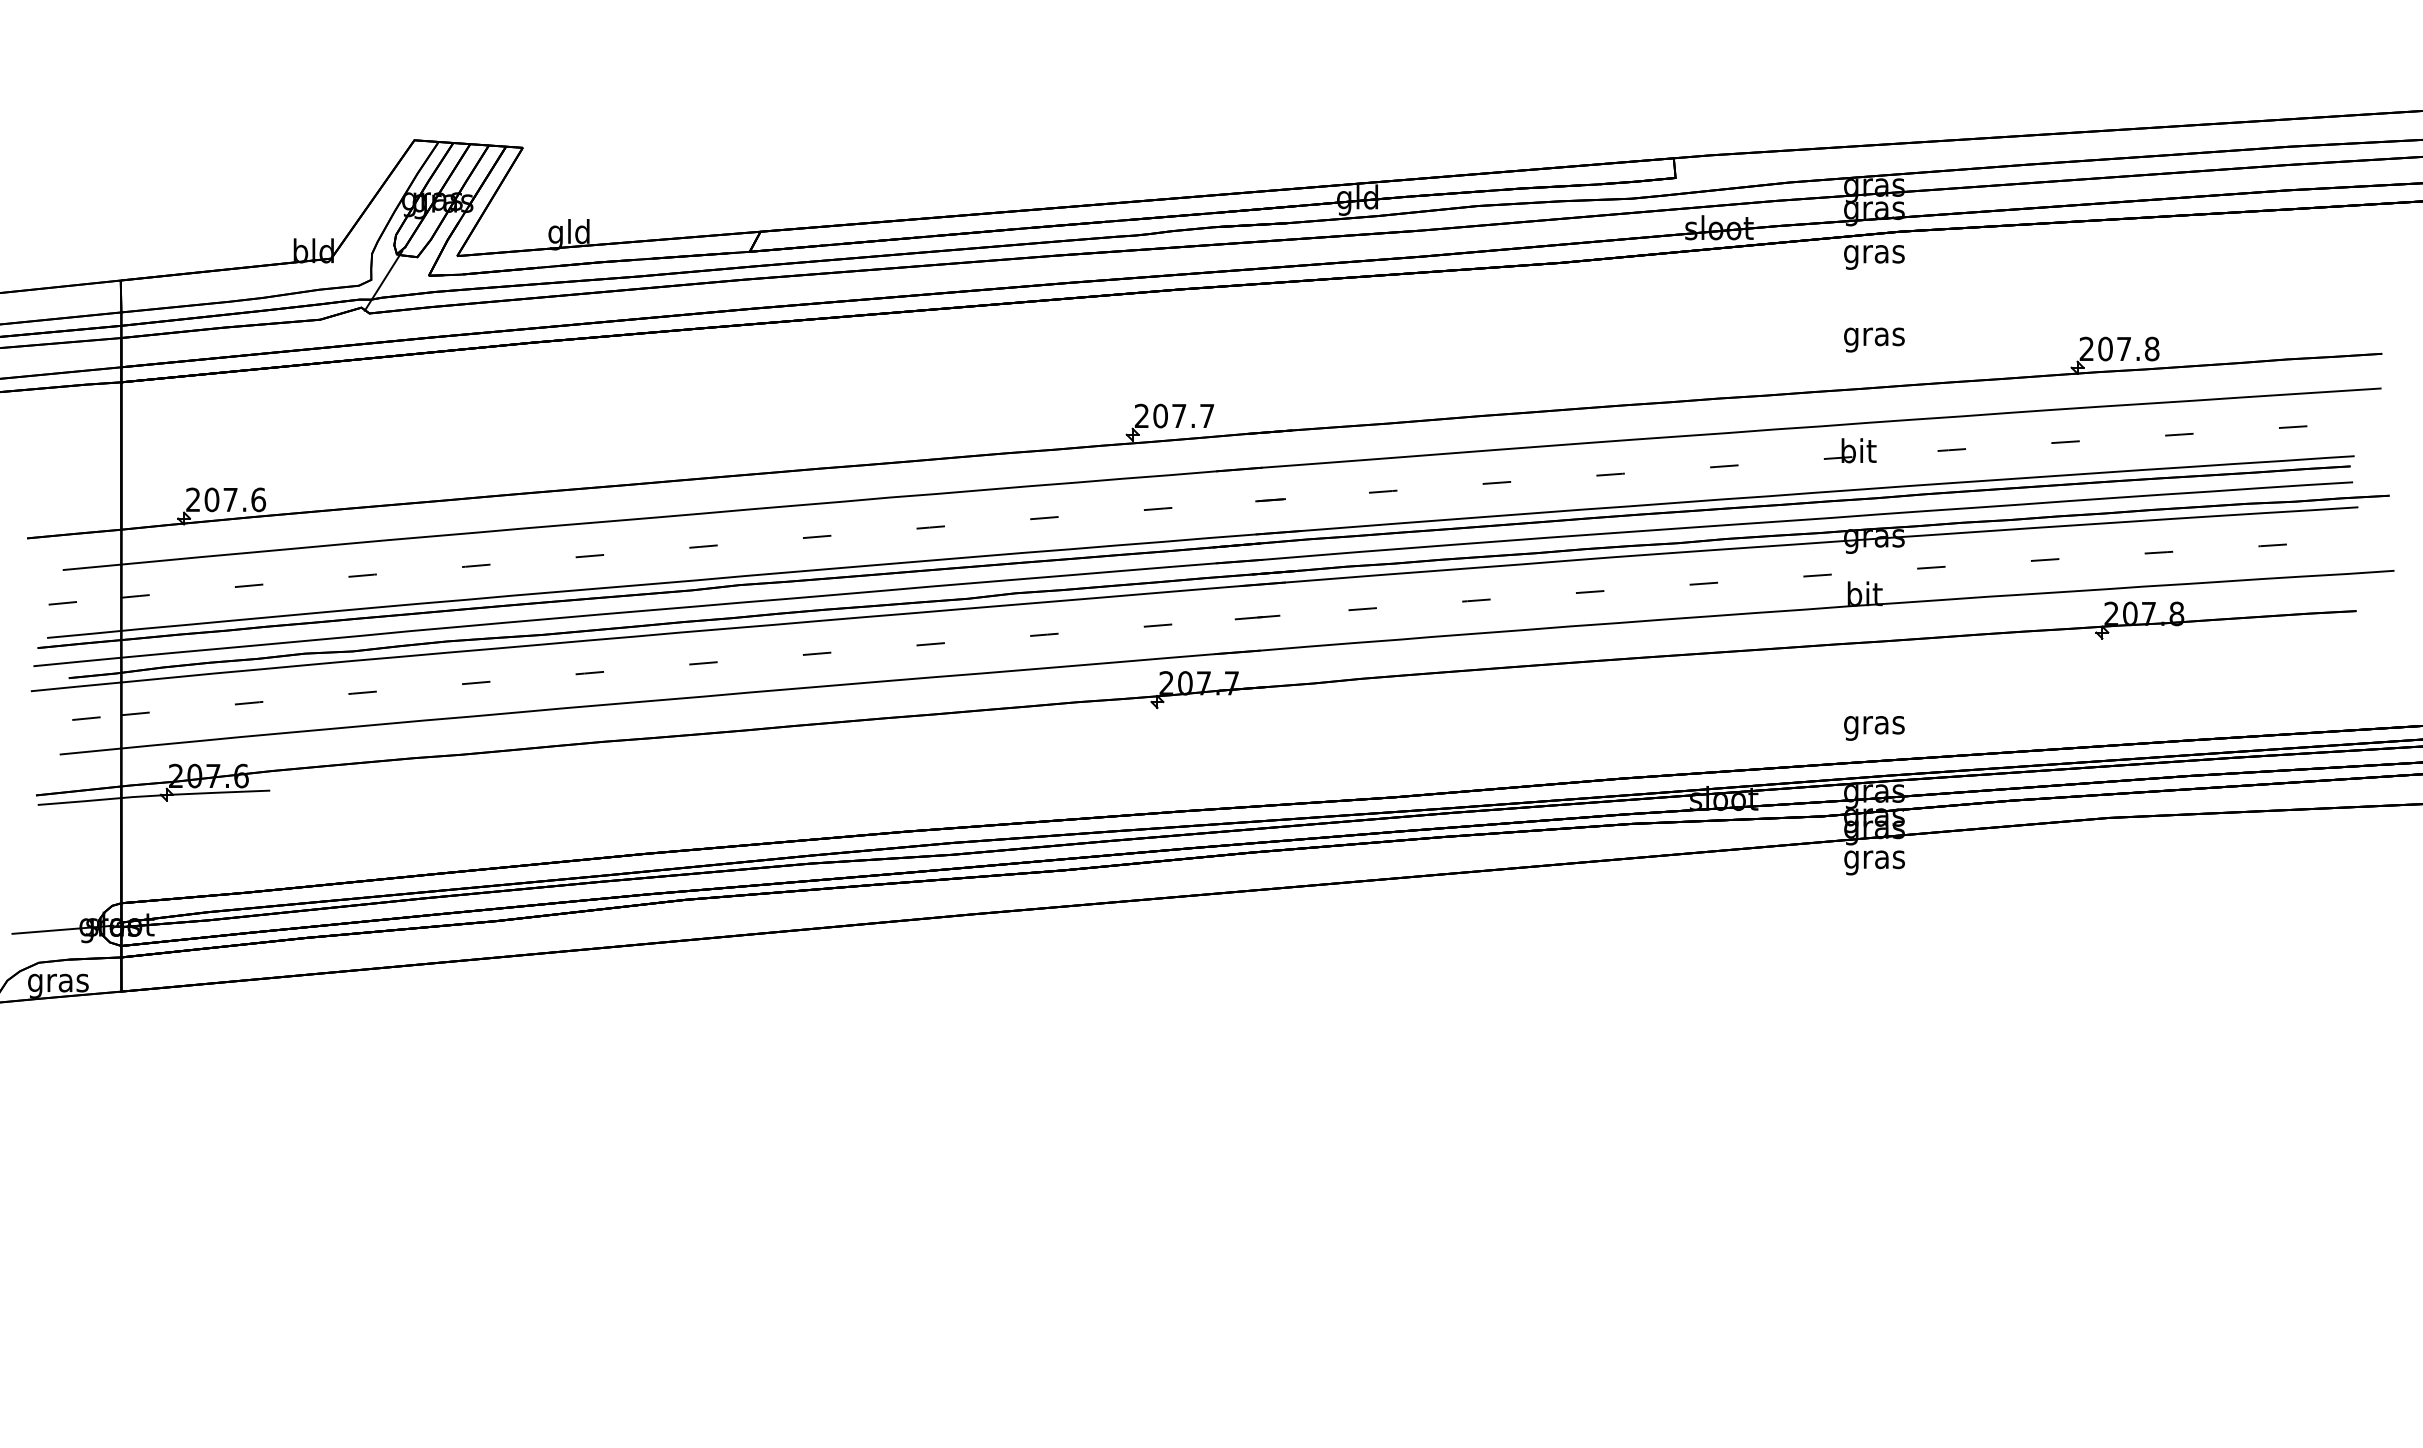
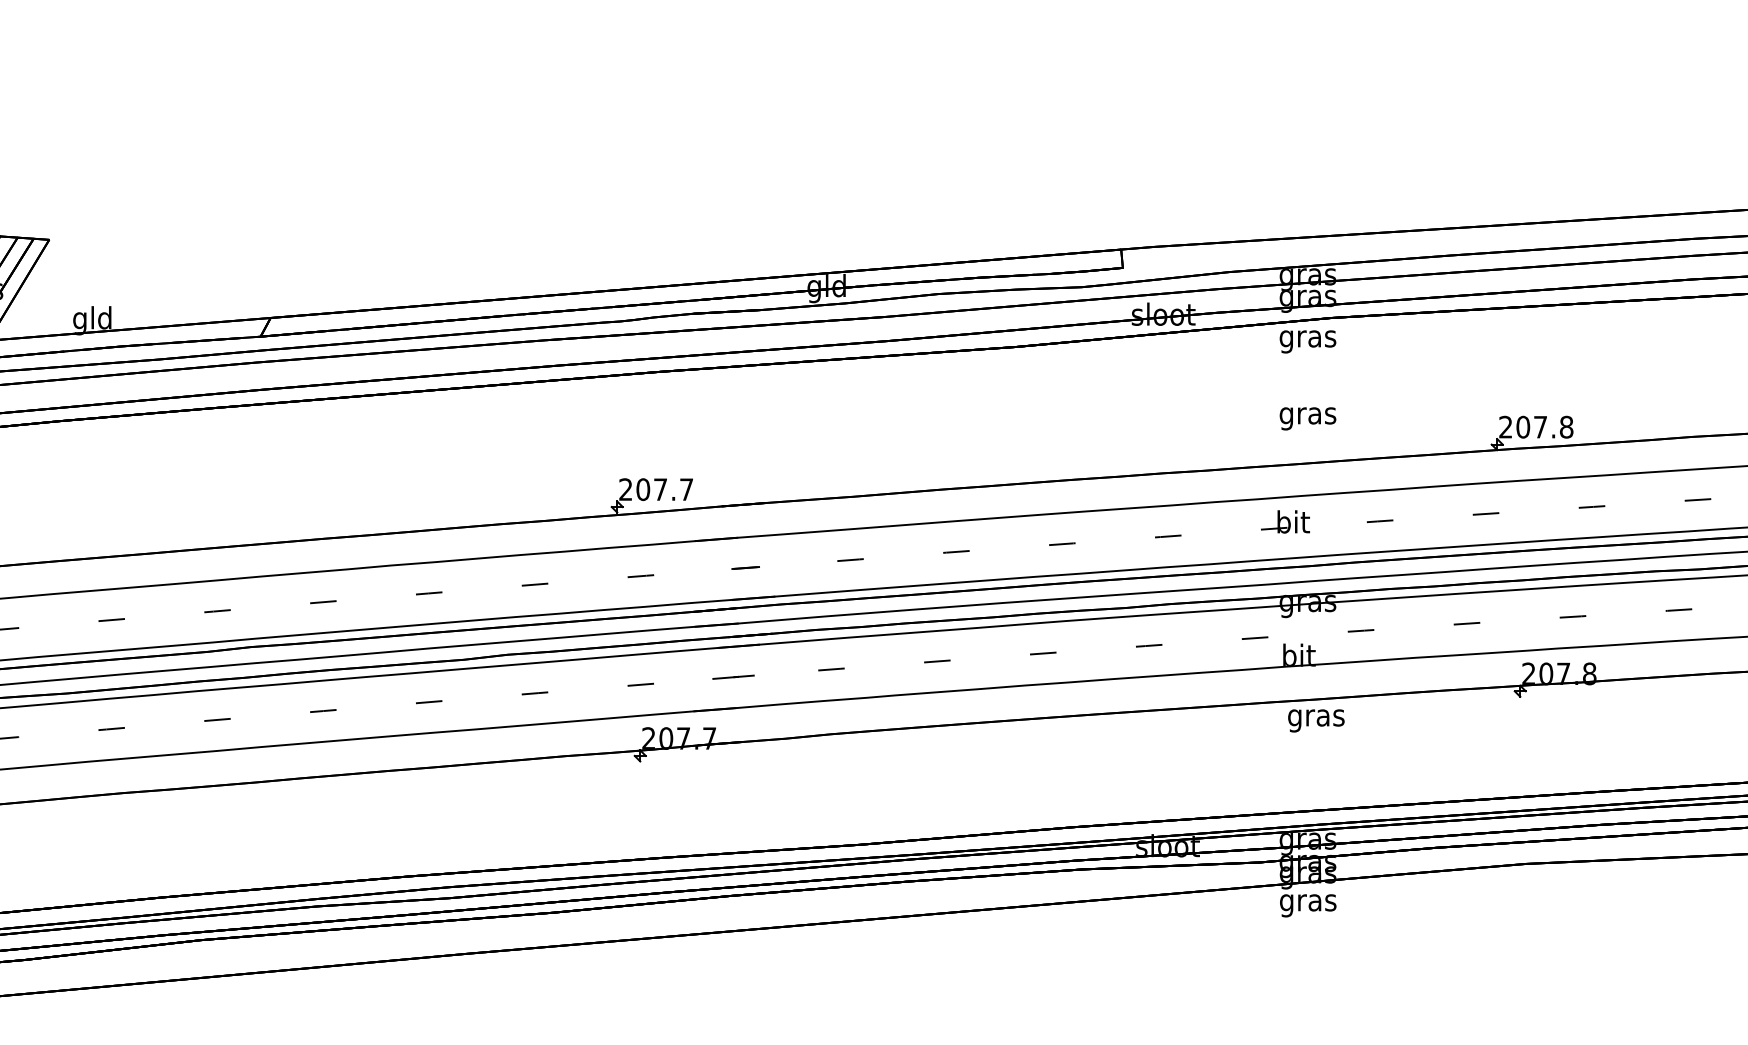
text: (1874, 728) -> (1316, 721), moved

